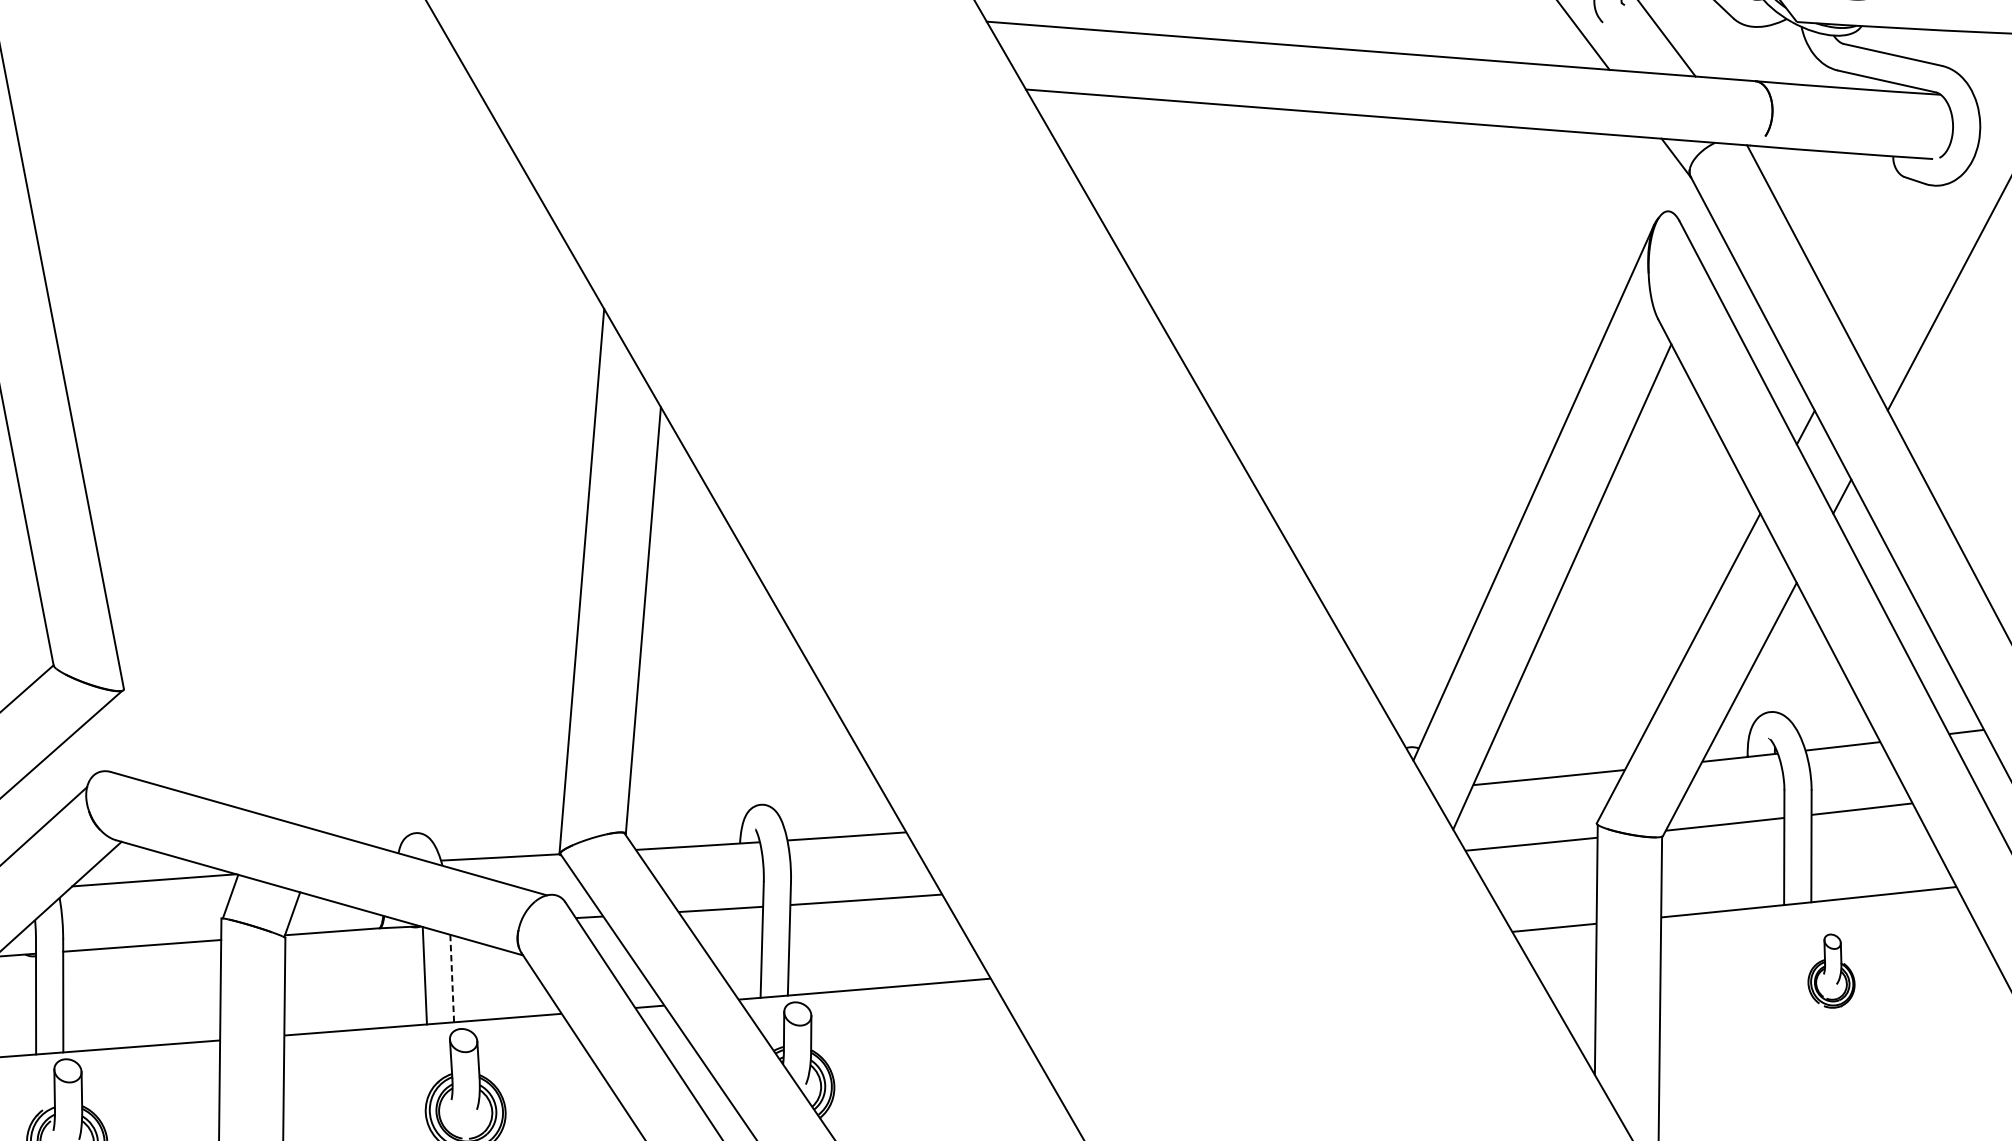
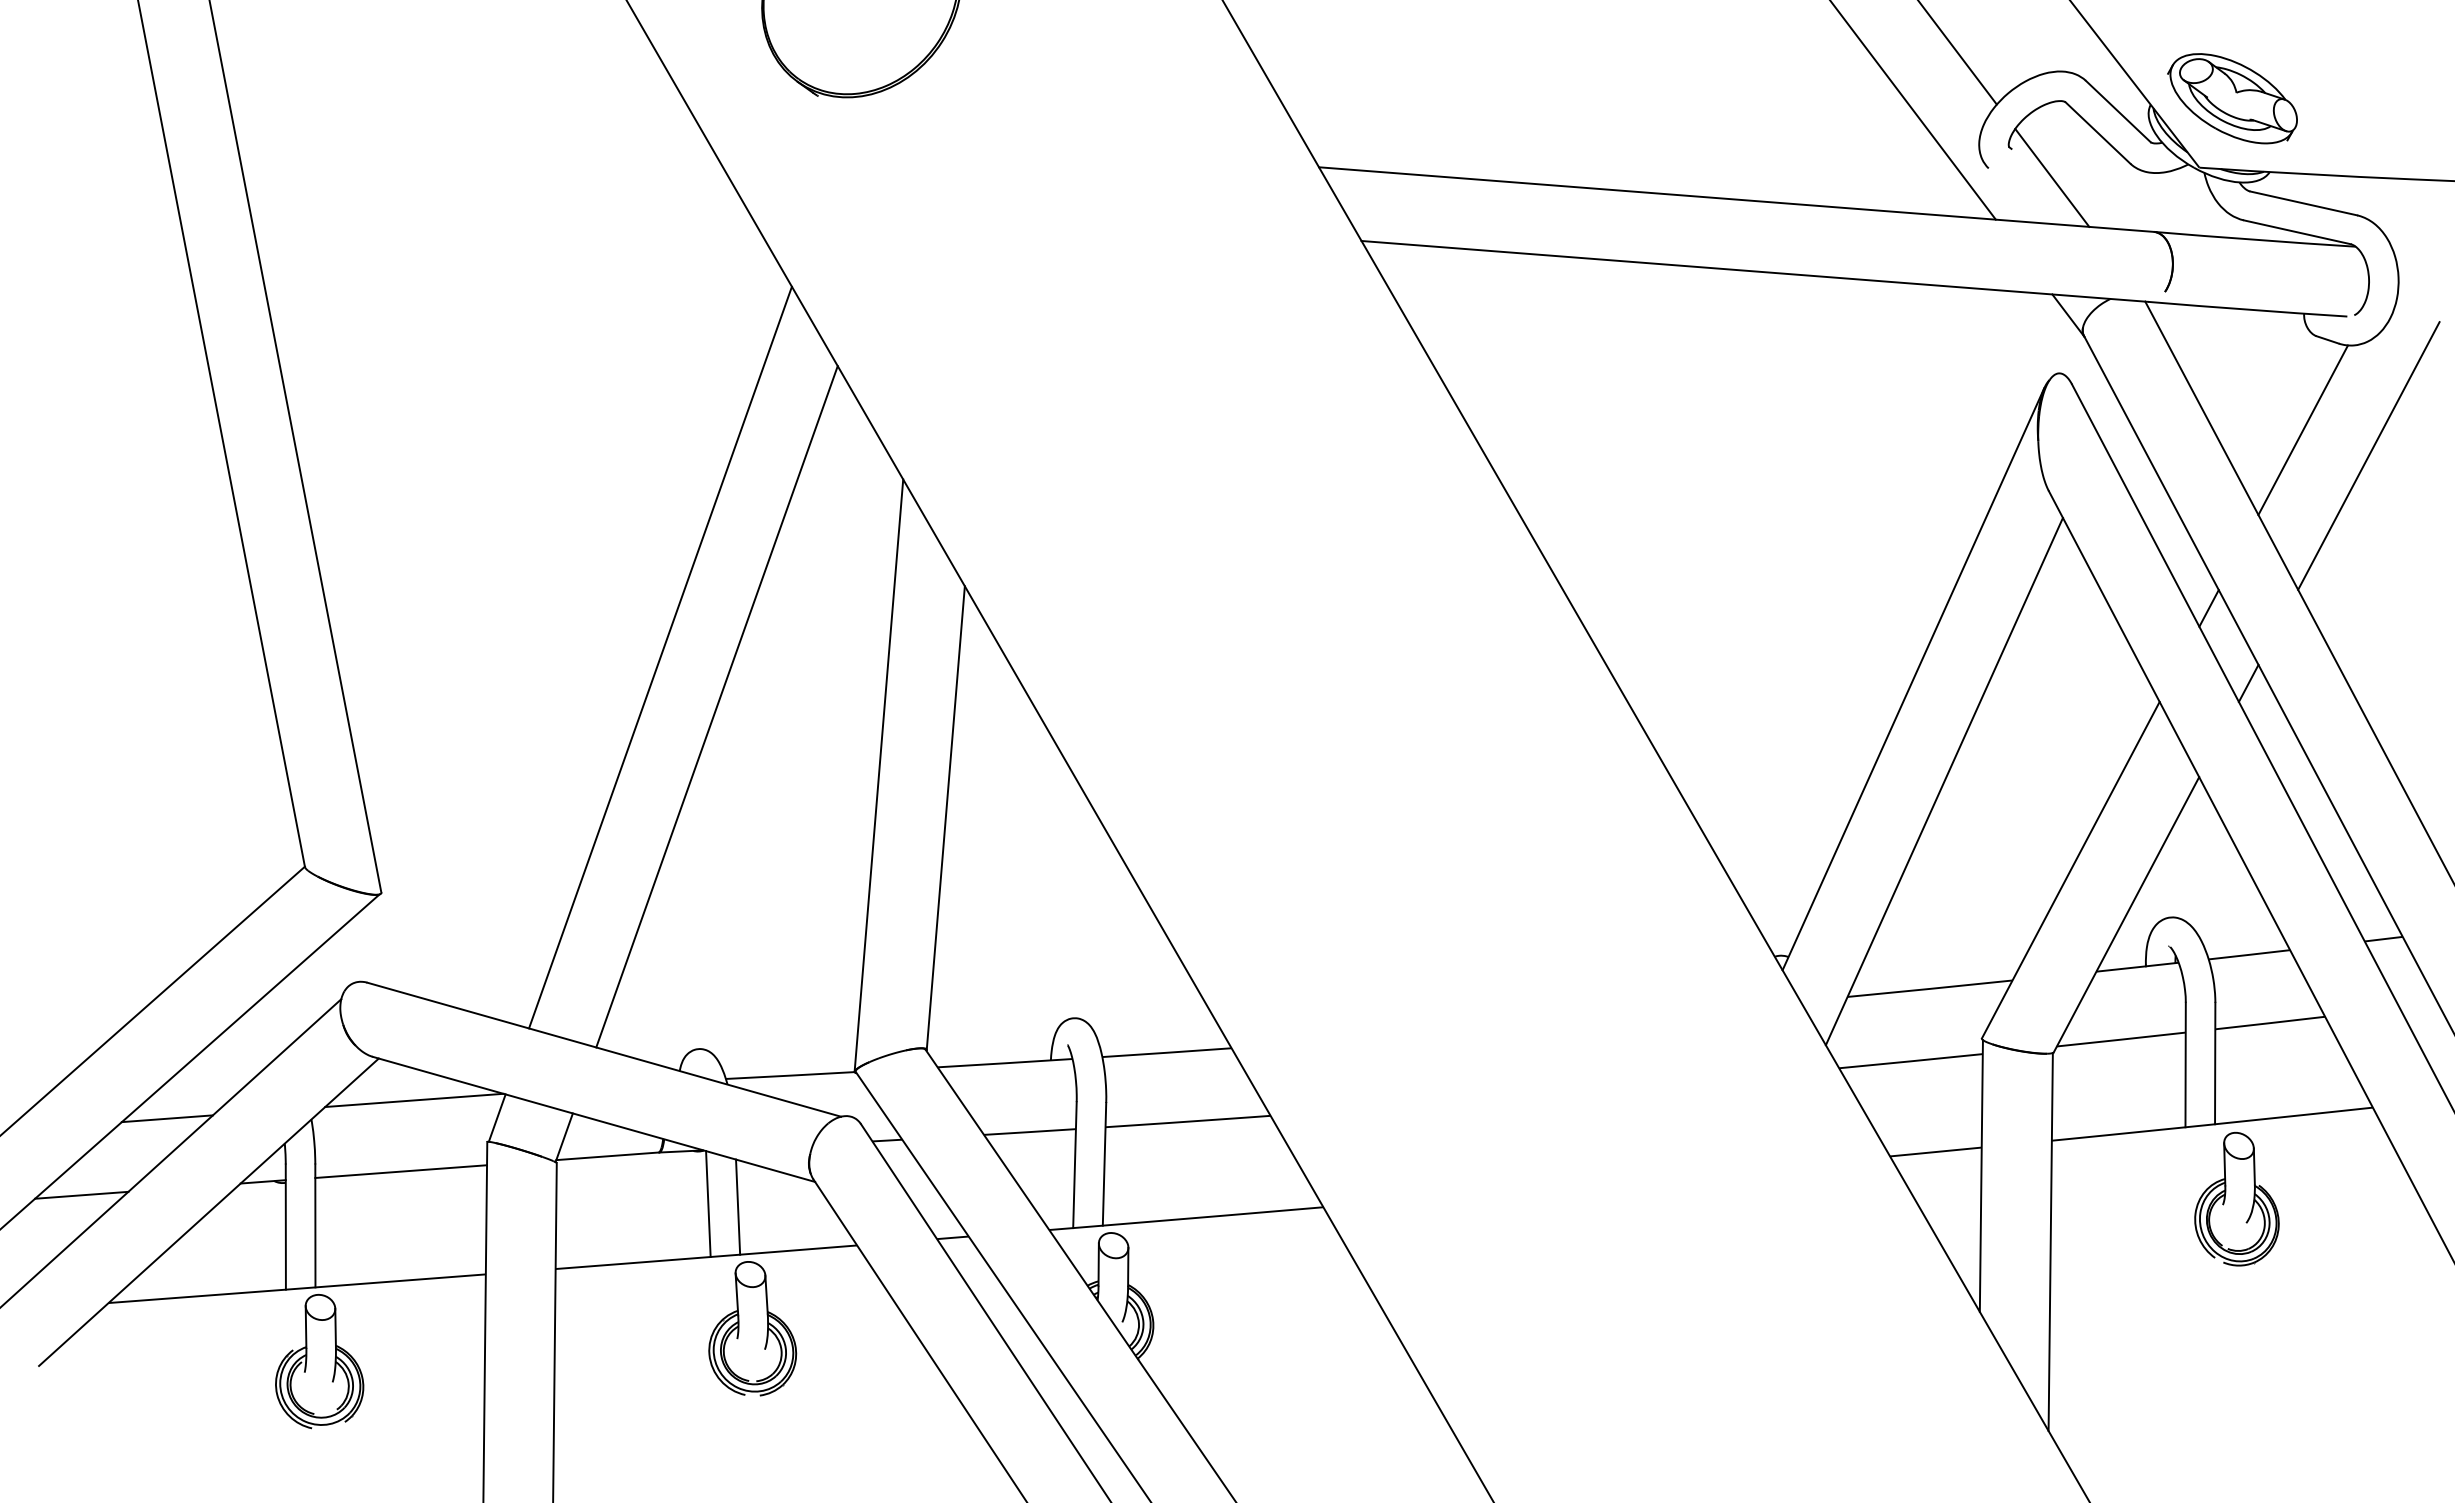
line: (1891, 263) -> (2302, 430), added
line: (380, 472) -> (660, 657), added
line: (432, 517) -> (716, 706), added
part: (1831, 970) -> (2236, 1198), size x1.67
line: (452, 978) -> (738, 1207), dashed -> solid

